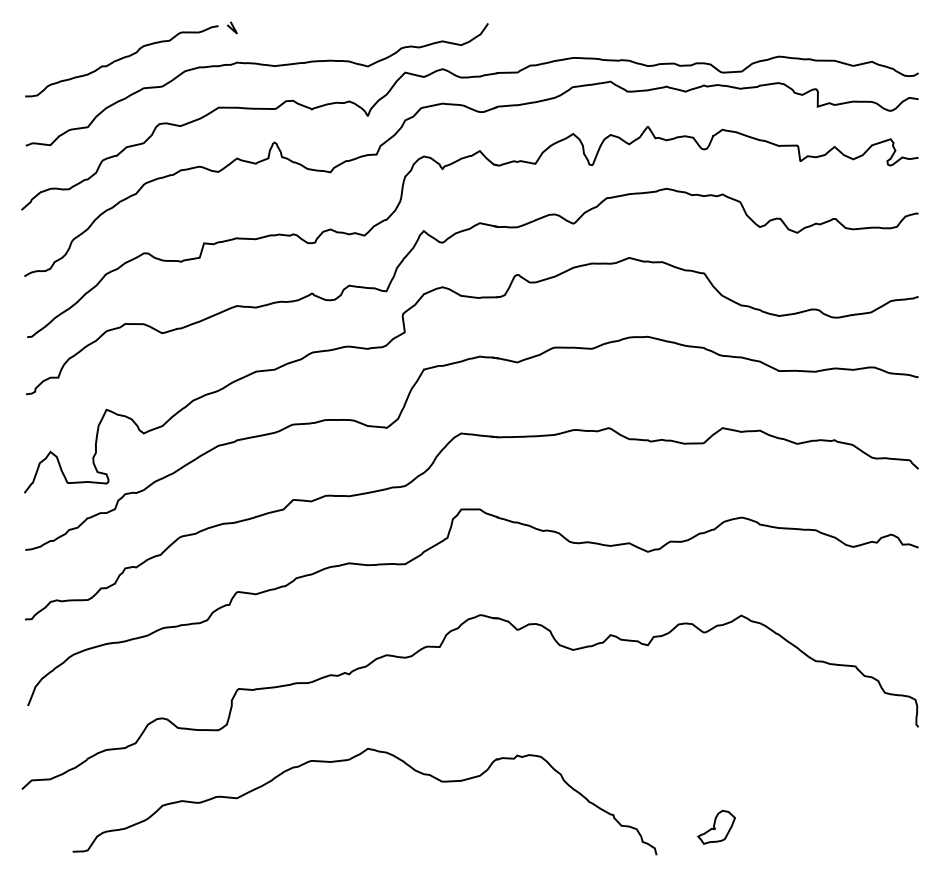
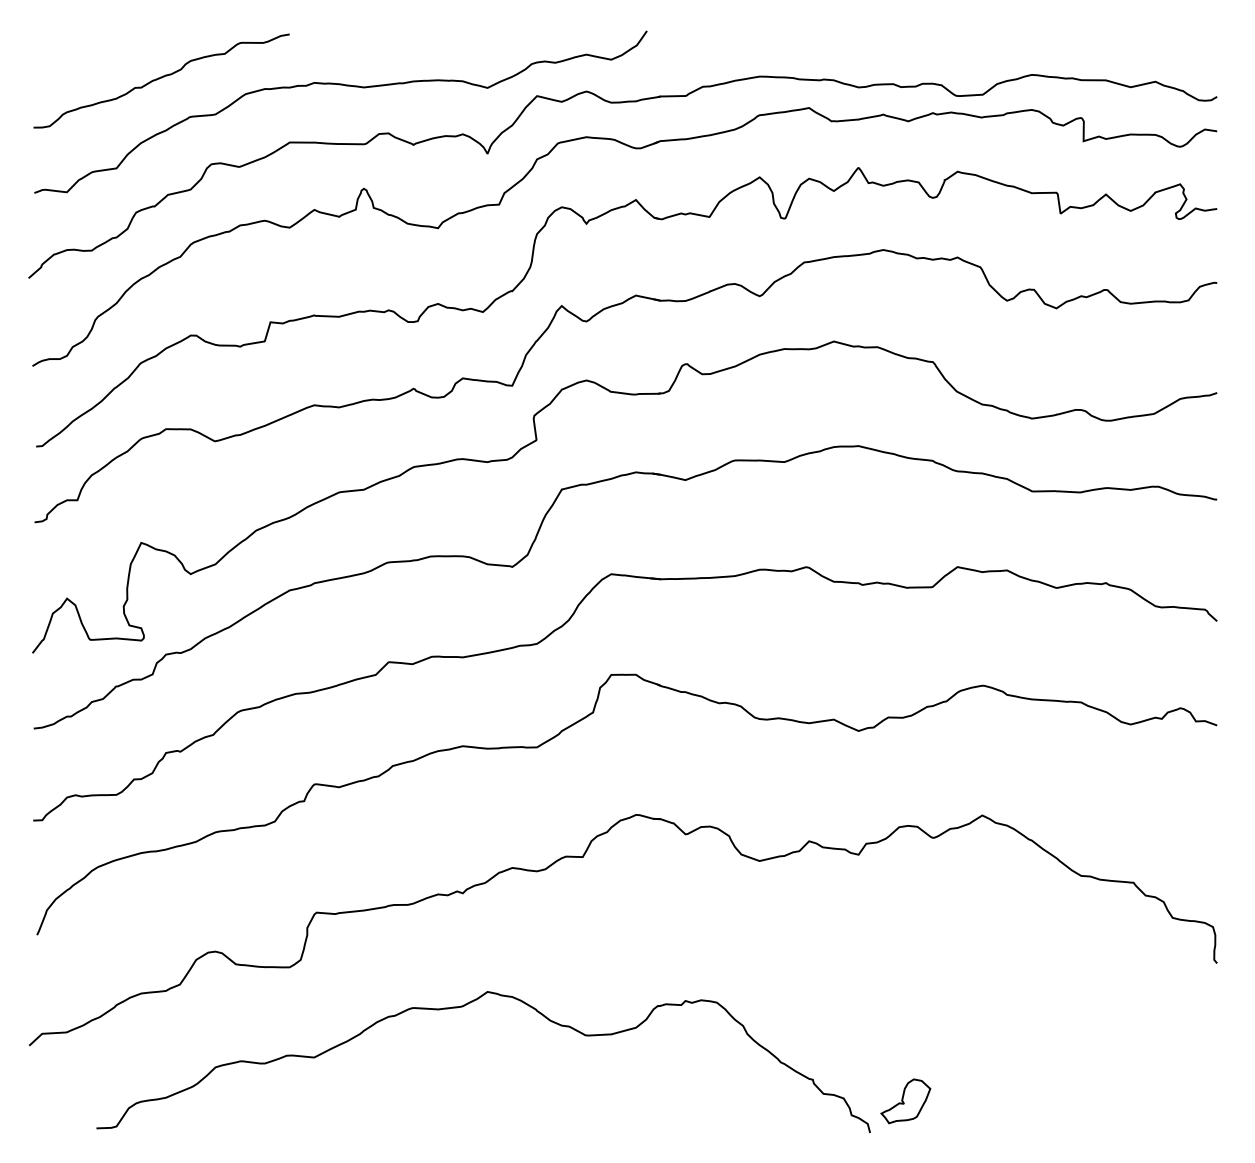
line: (232, 27) -> (308, 36), removed
part: (716, 826) -> (905, 1100), moved

